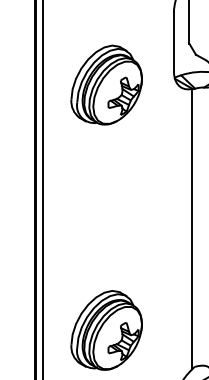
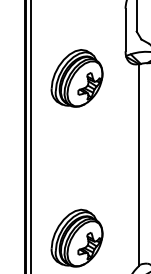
part: (105, 85) -> (76, 78), moved

